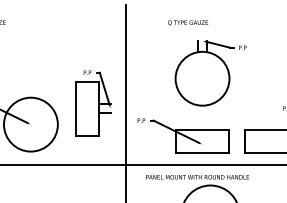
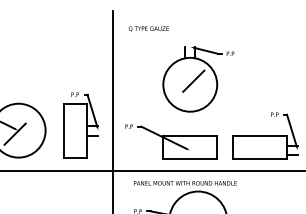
text: (187, 22) -> (148, 28), moved
line: (205, 74) -> (193, 80), added
part: (92, 103) -> (80, 125), moved
line: (26, 127) -> (14, 133), added

